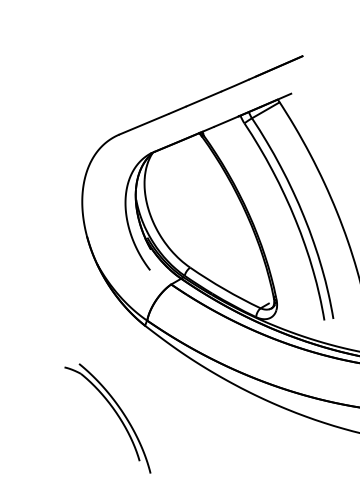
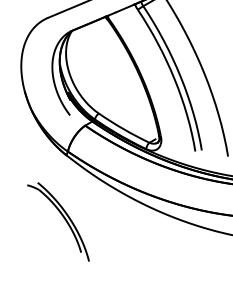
part: (115, 413) -> (63, 218), moved

